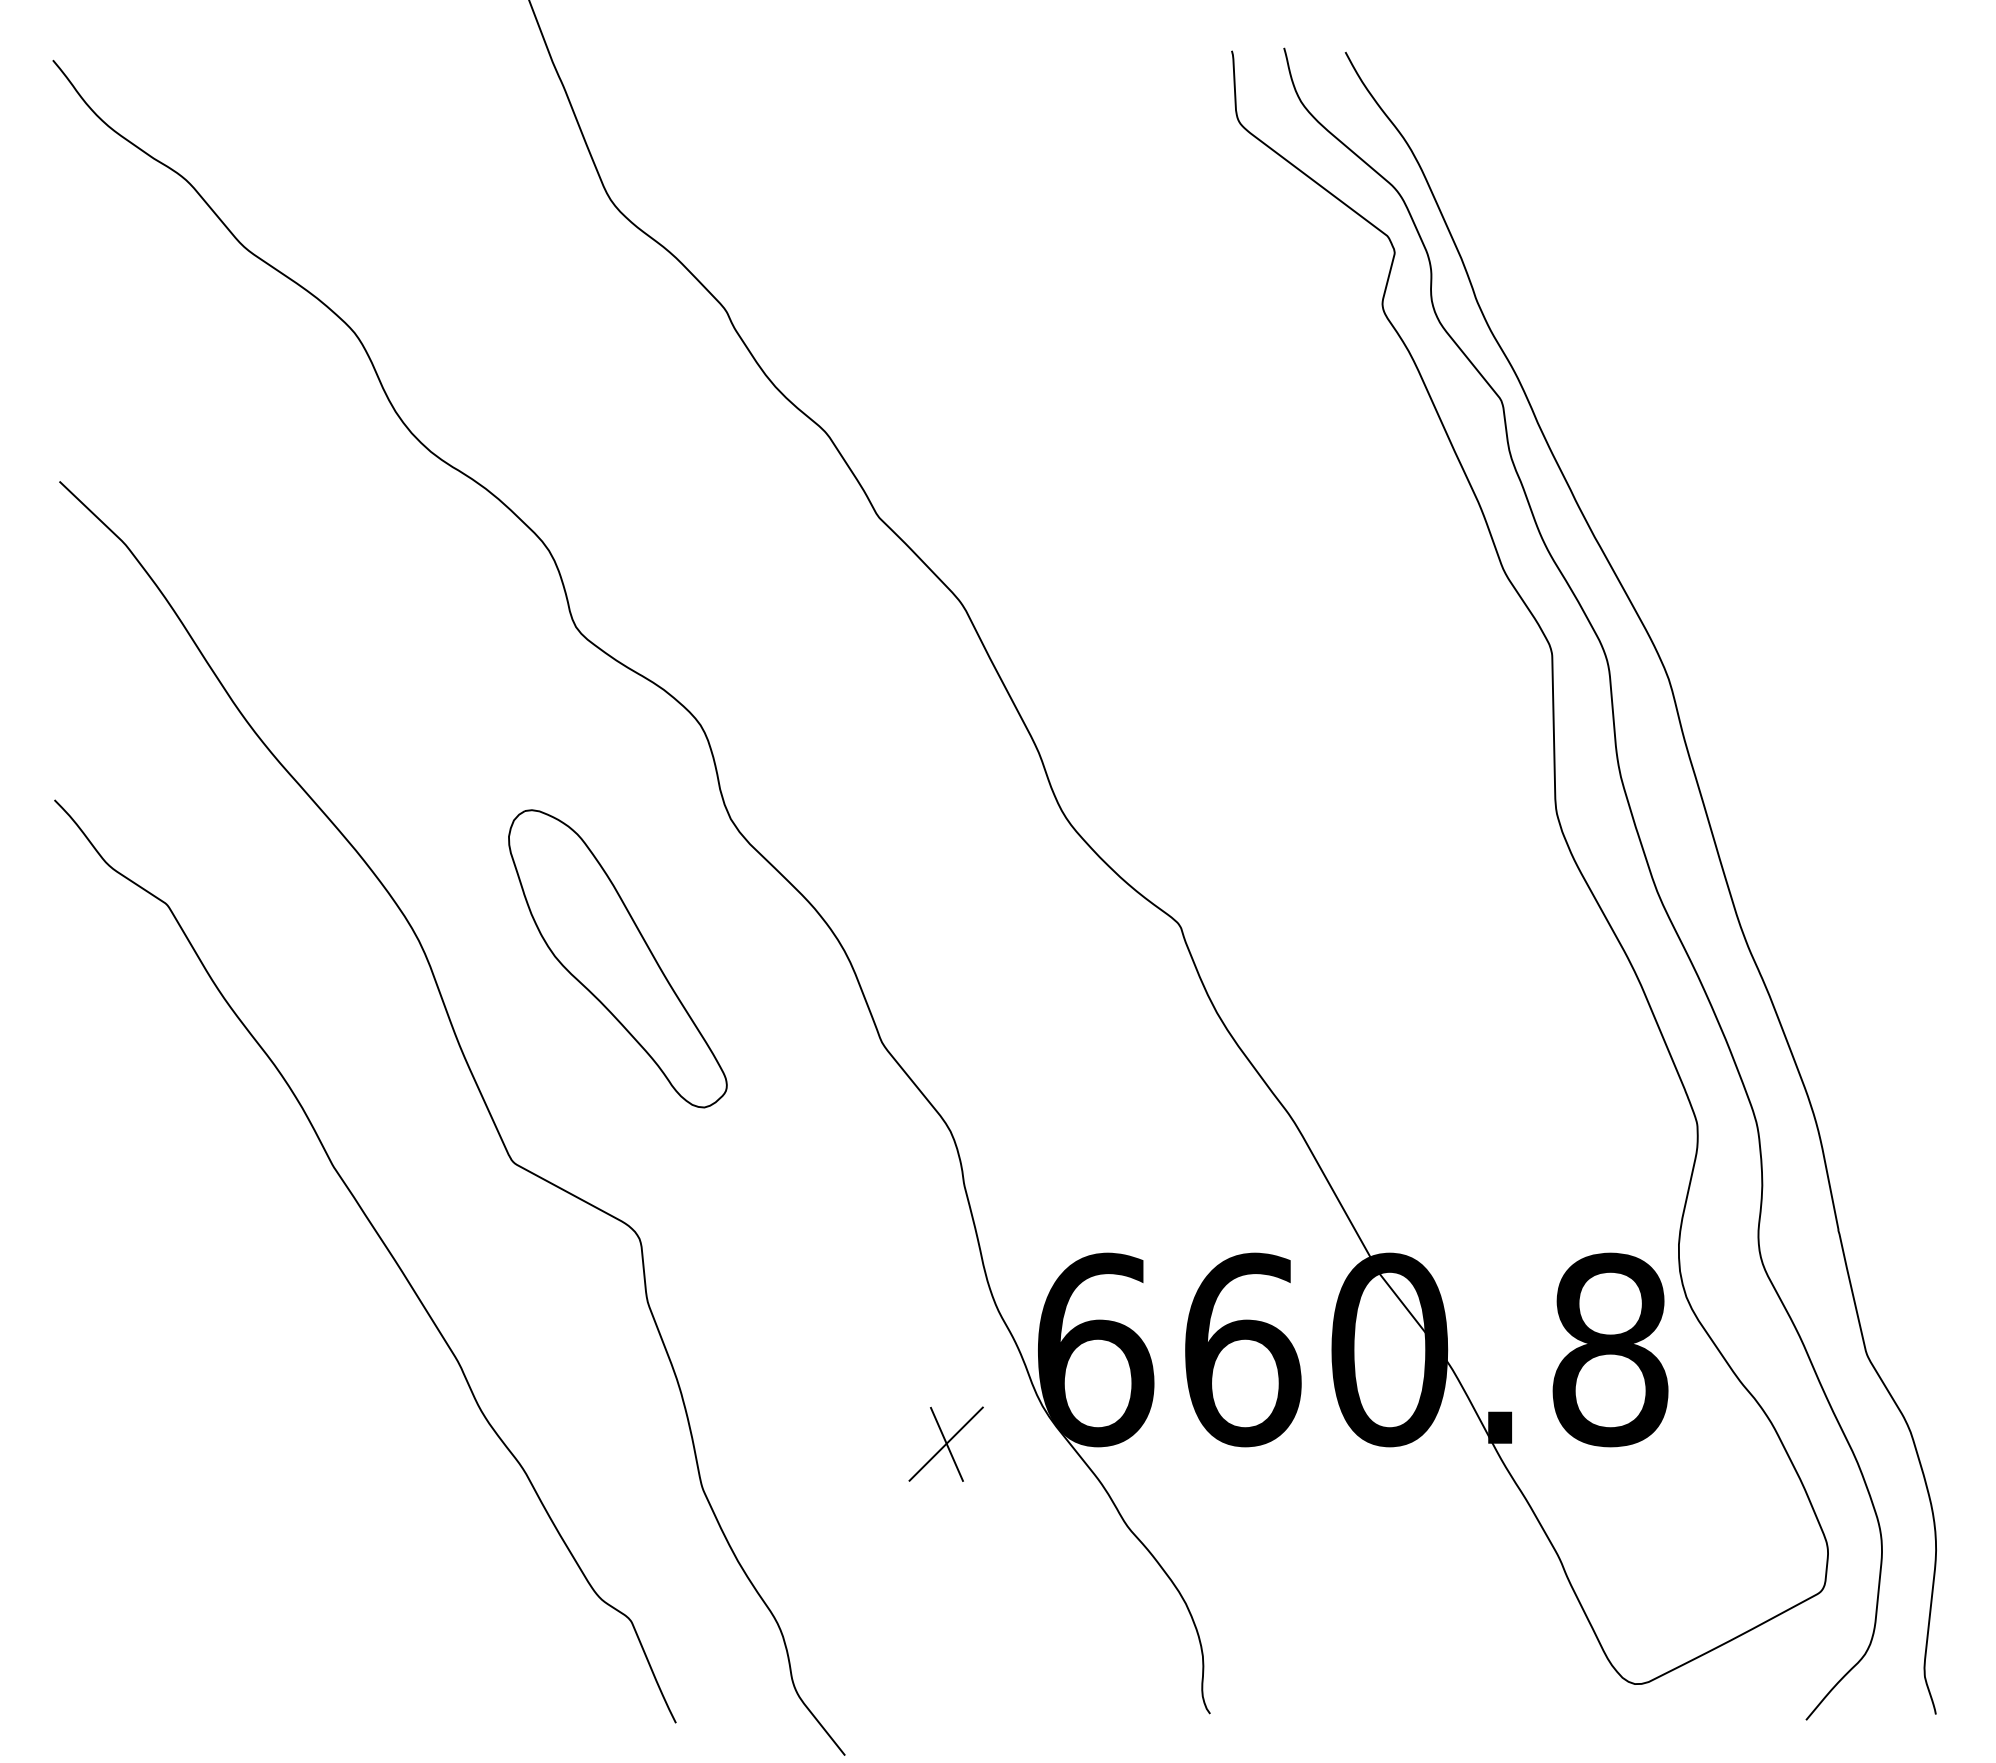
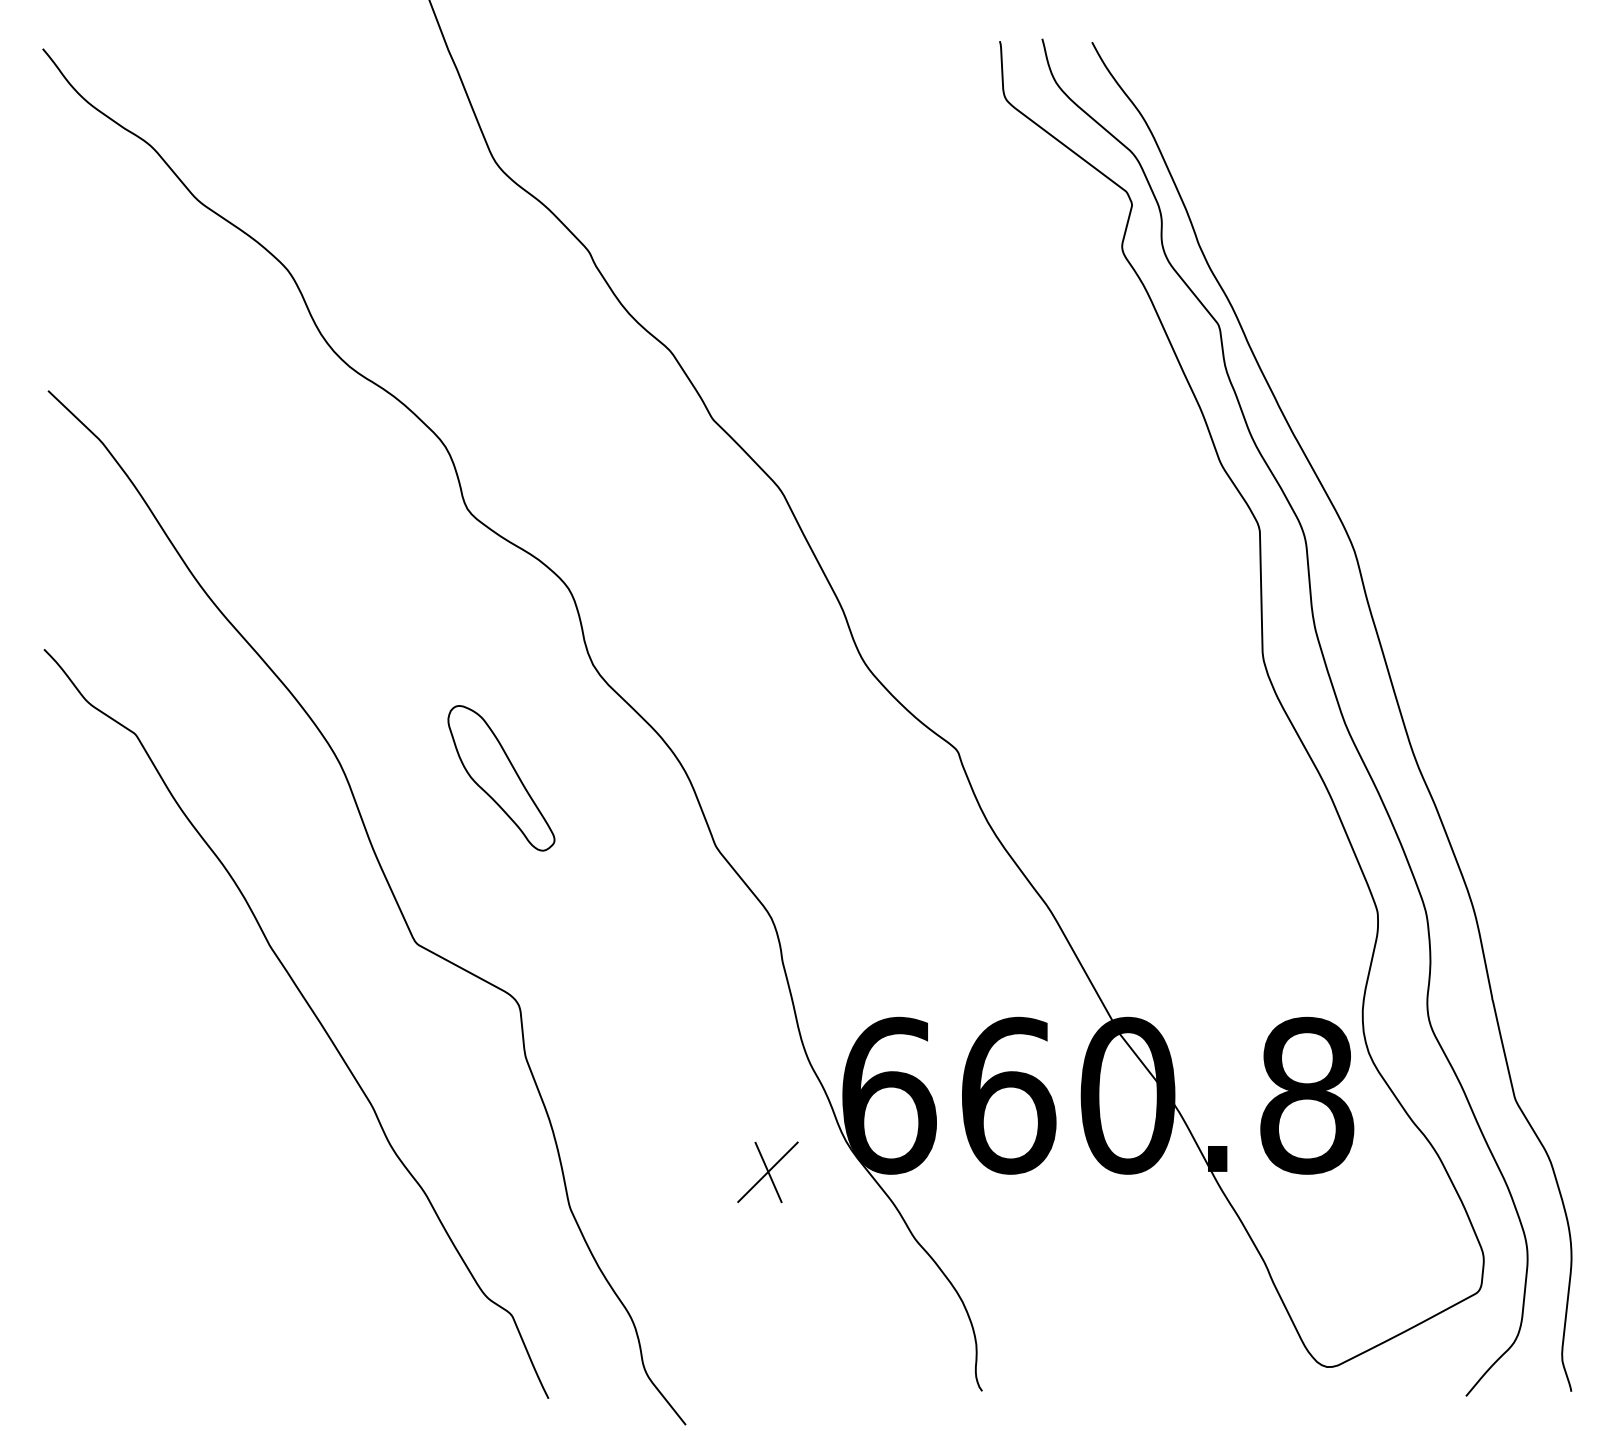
part: (617, 958) -> (501, 778), size x0.6

